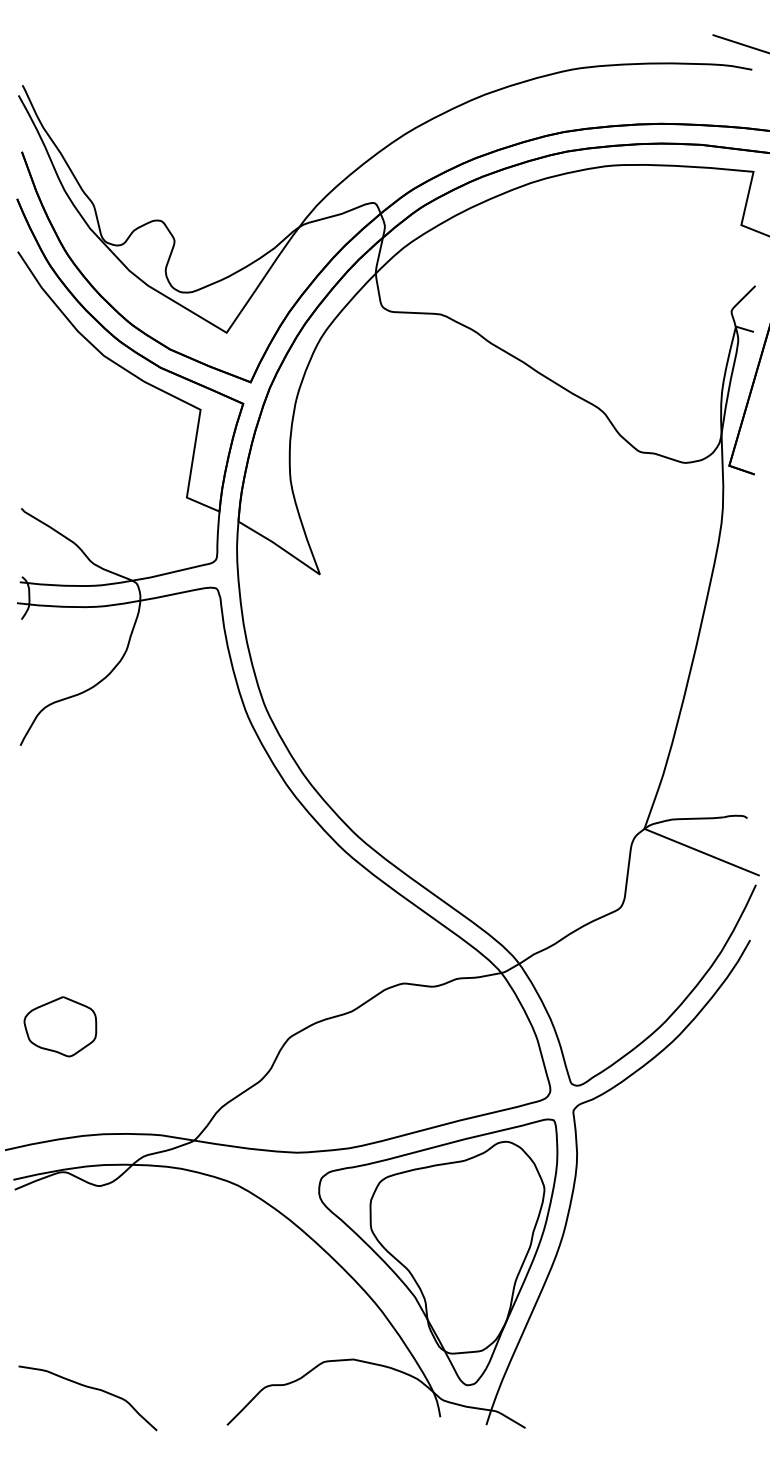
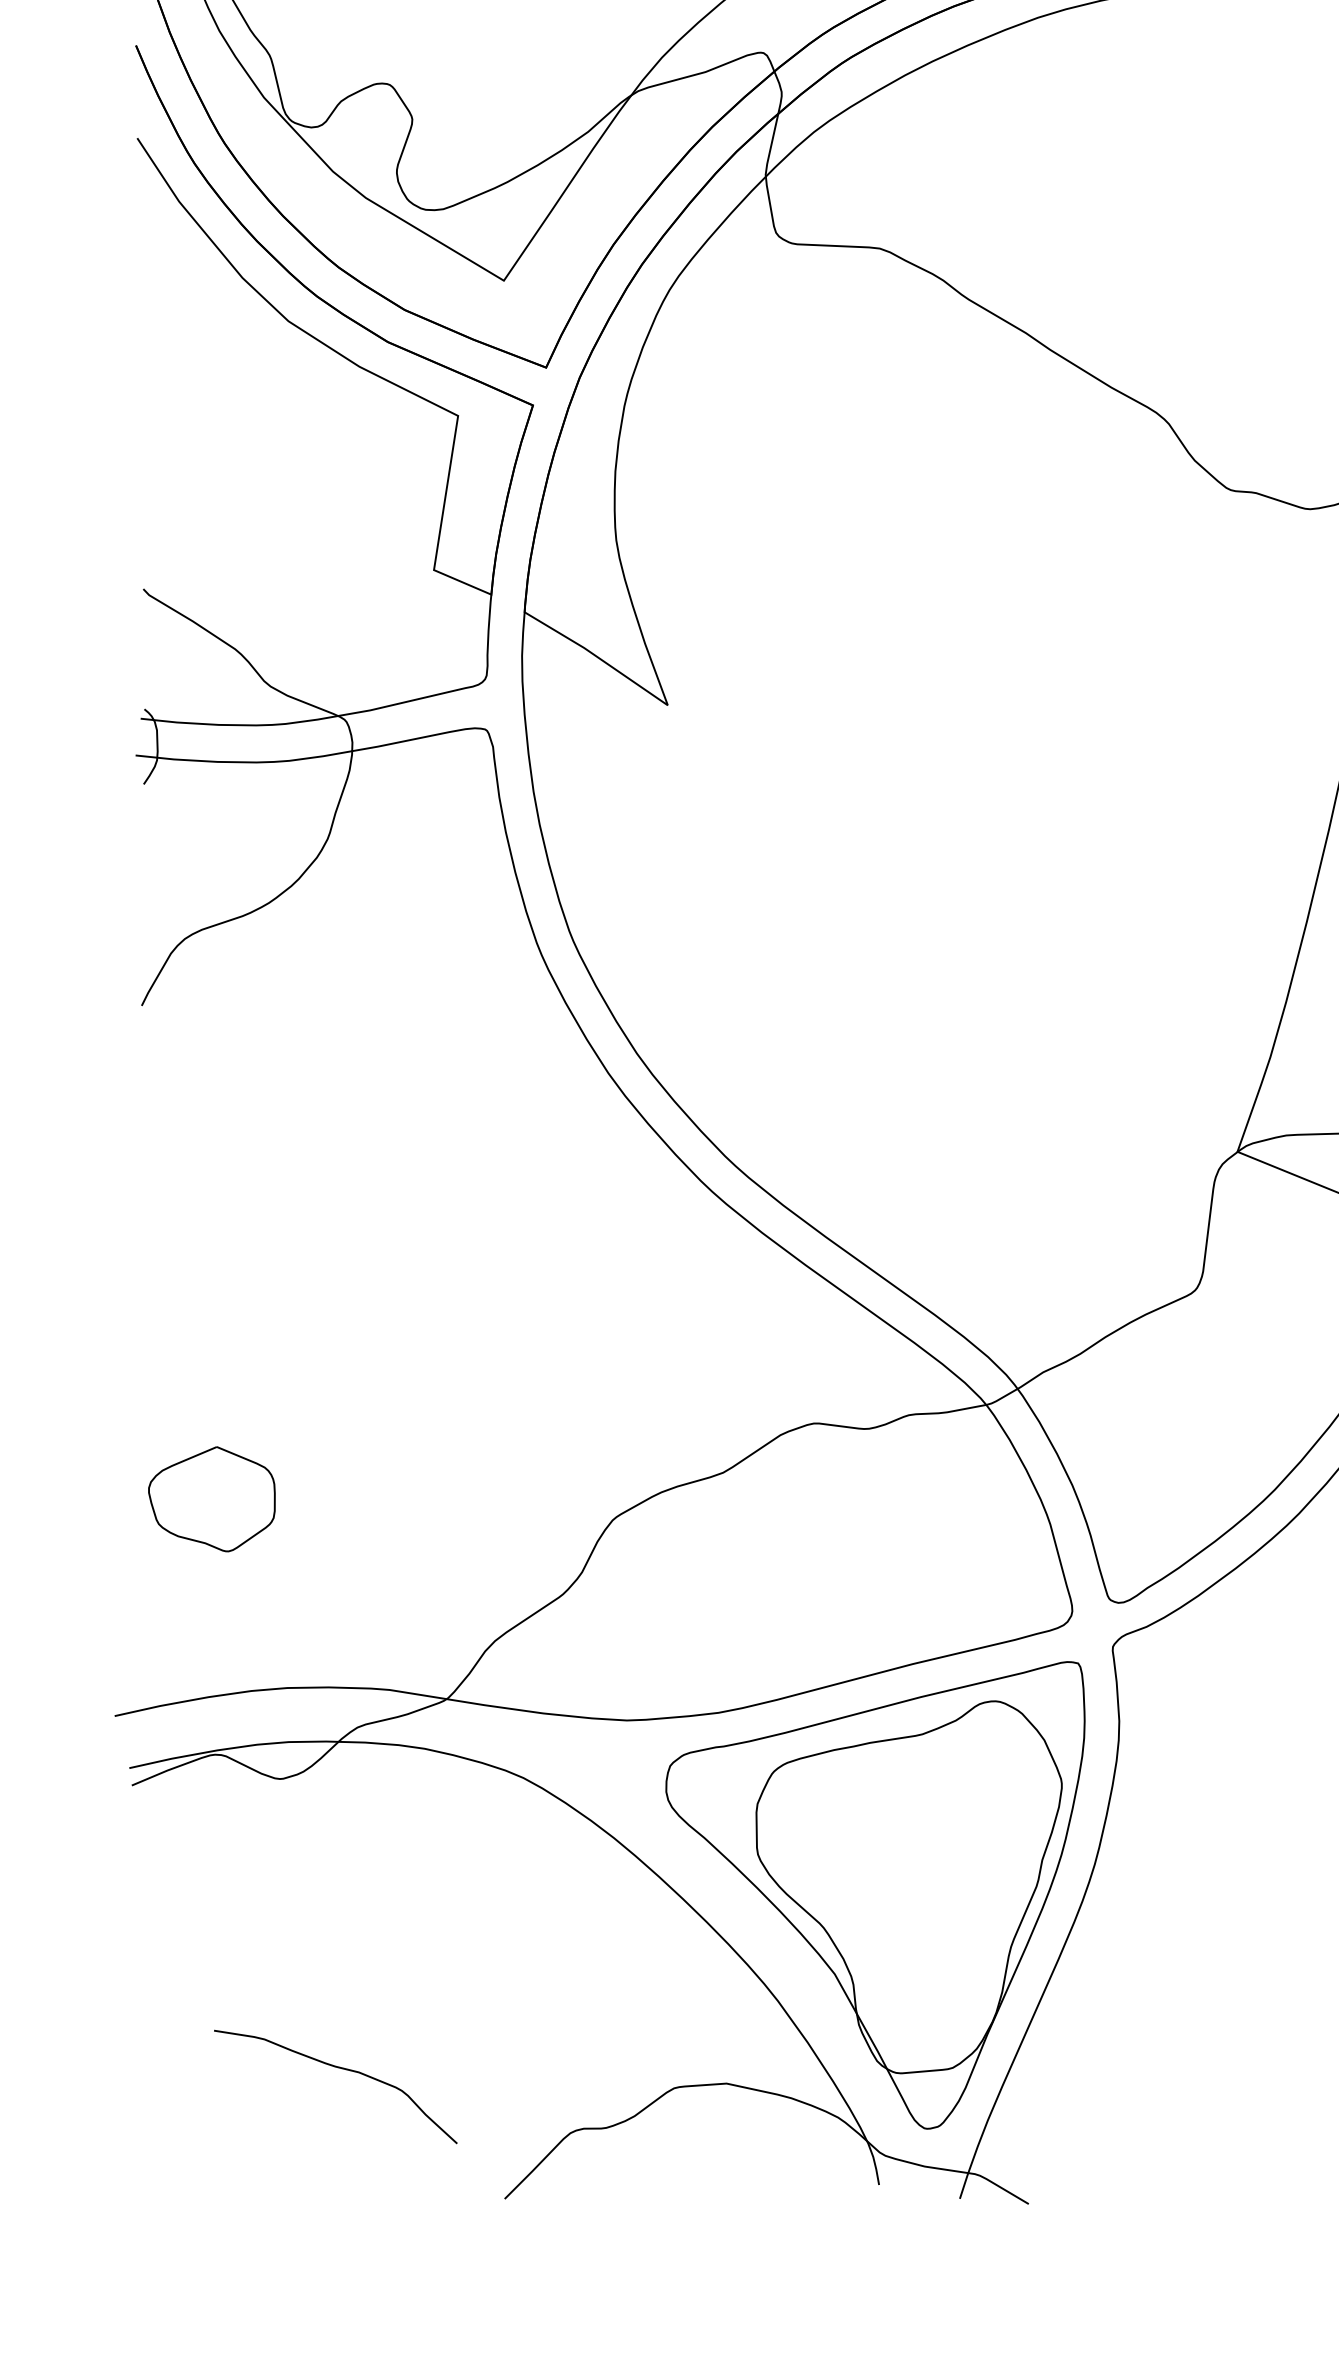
curve: (89, 1388) -> (338, 2069), moved

